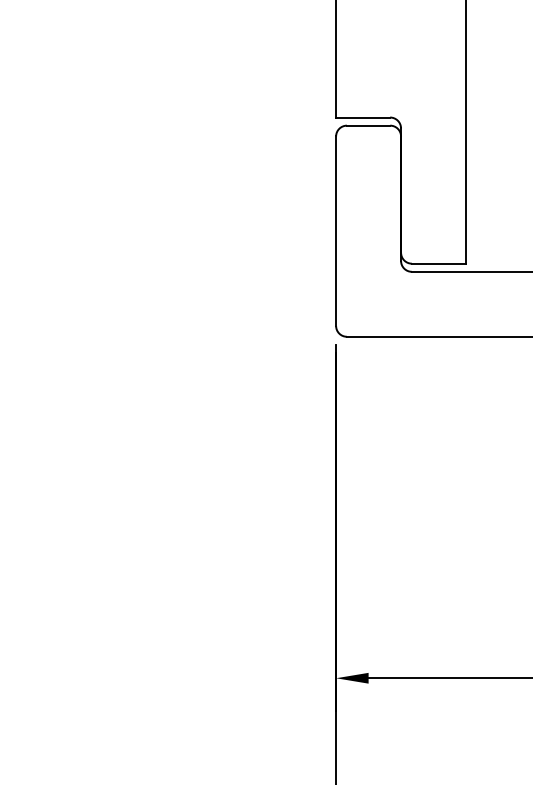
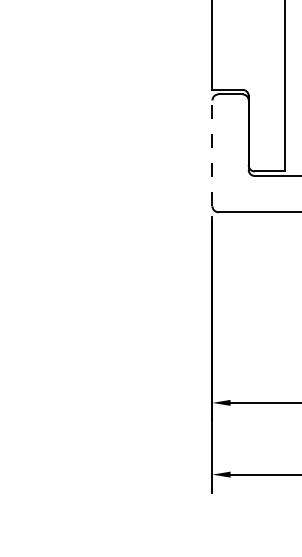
line: (336, 231) -> (212, 153), solid -> dashed

